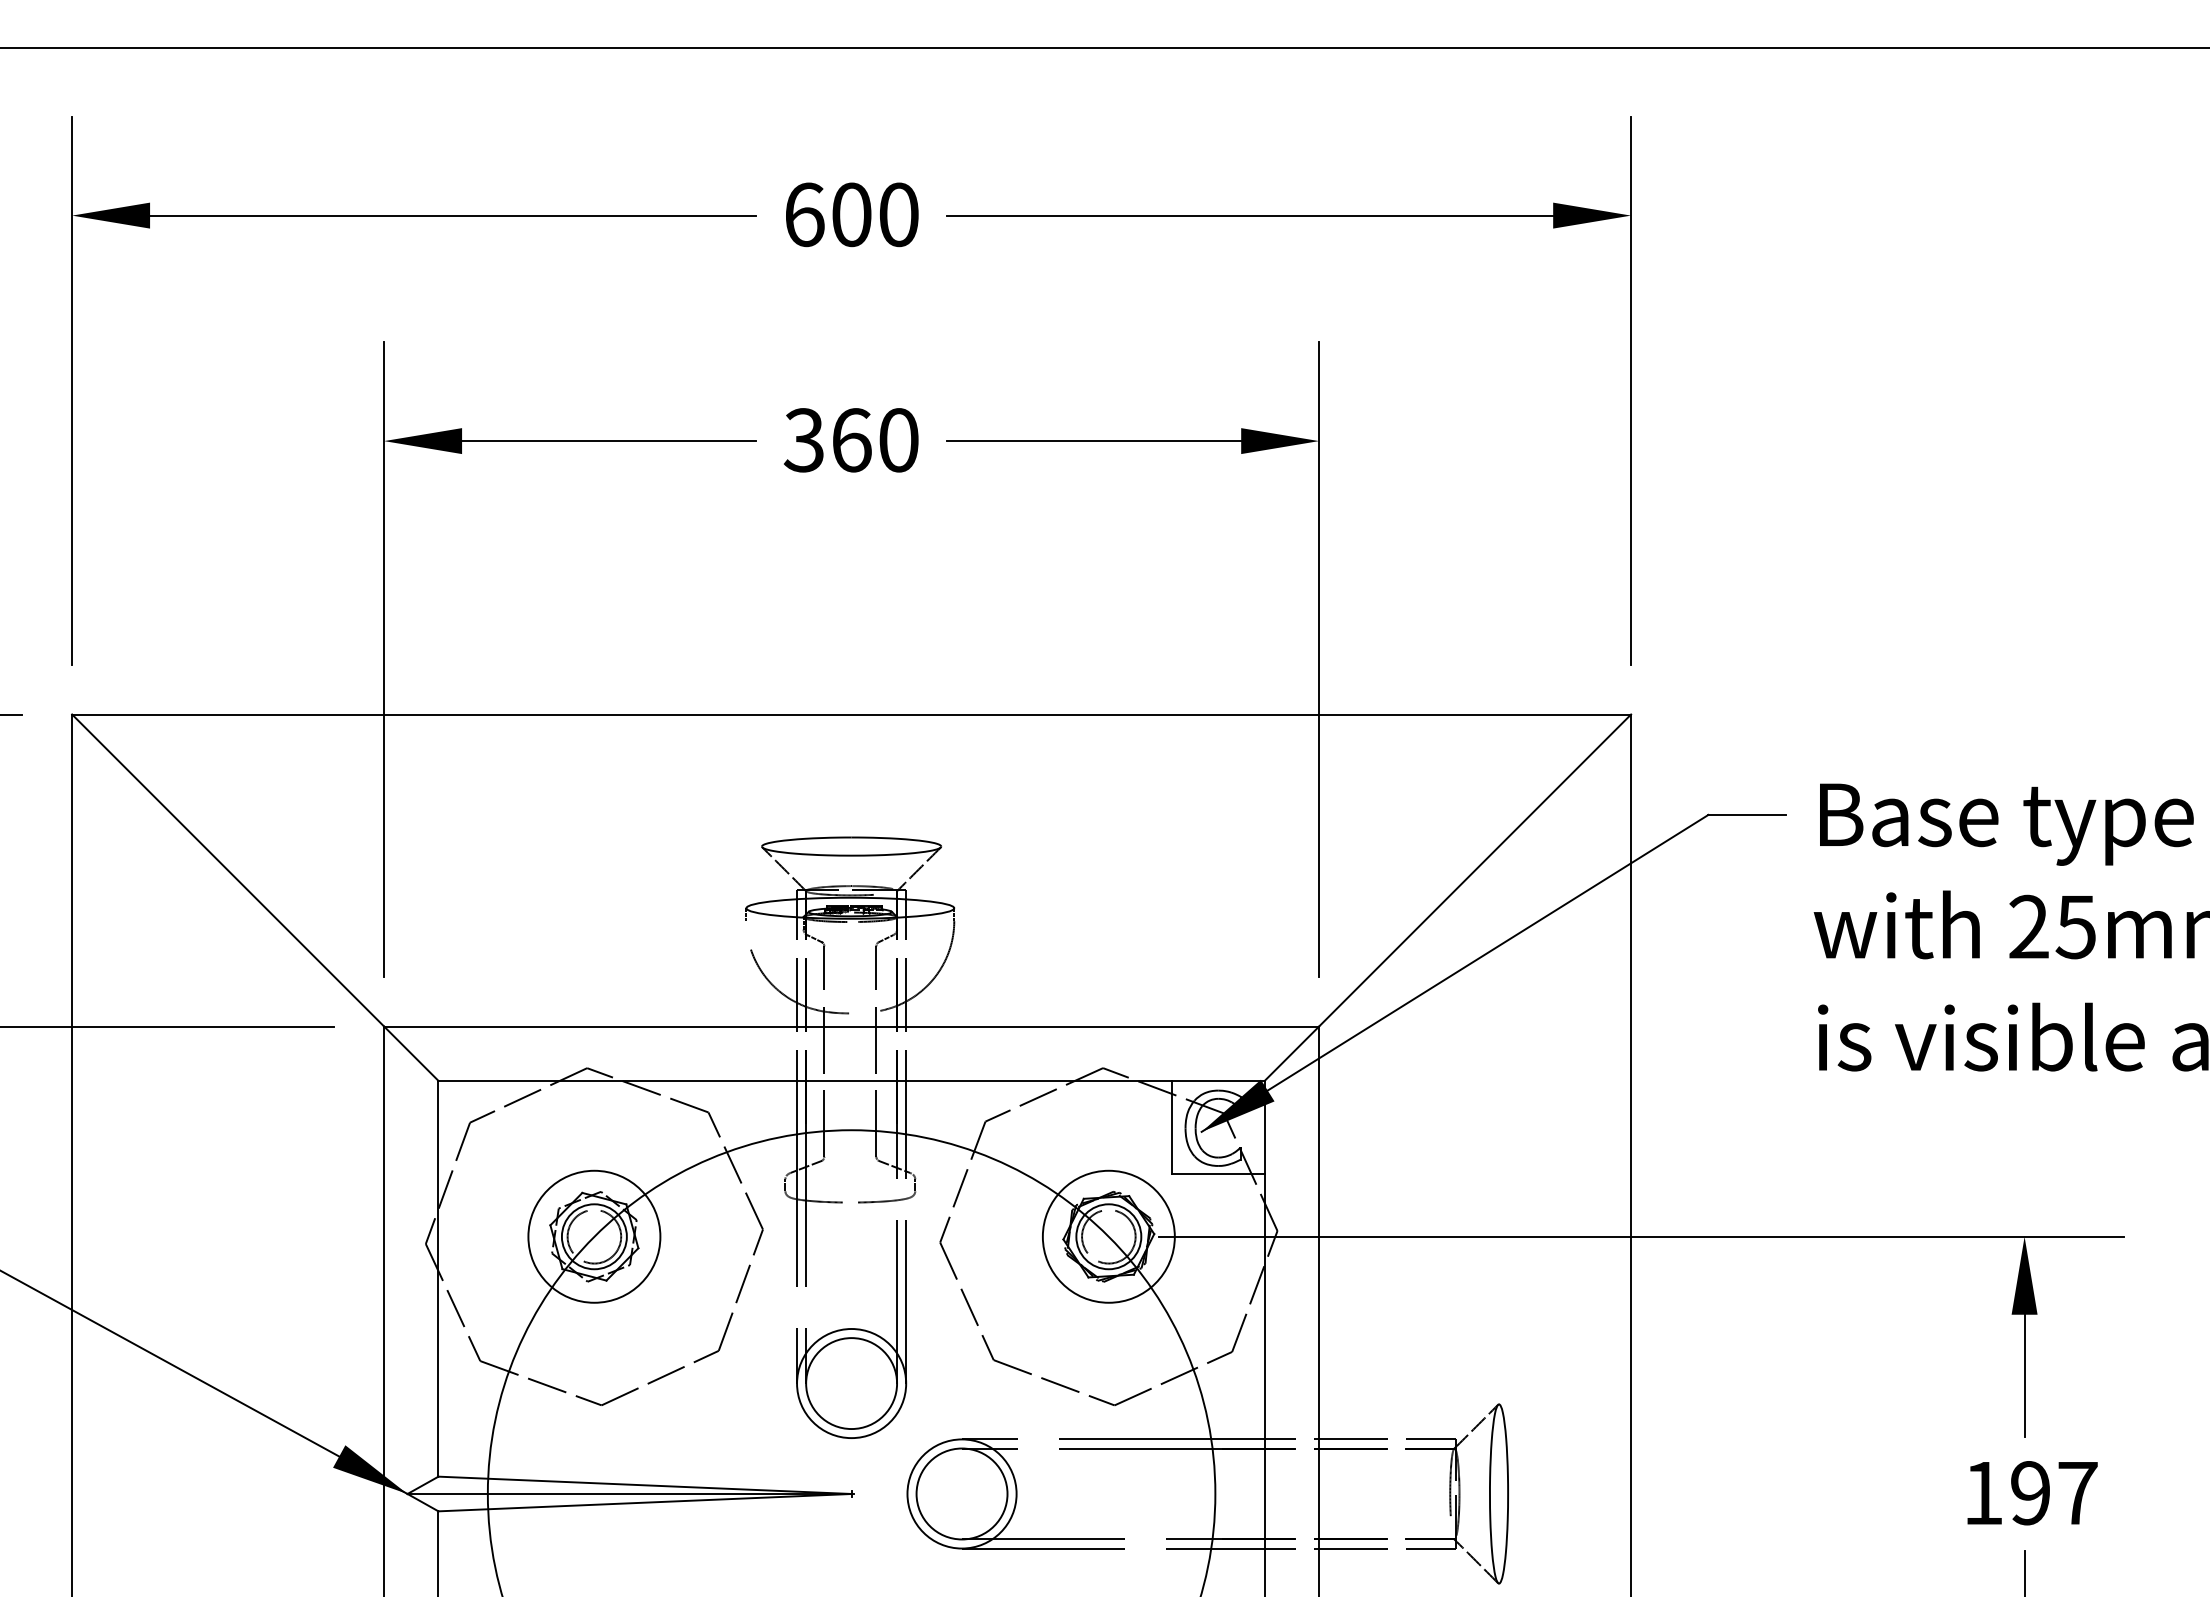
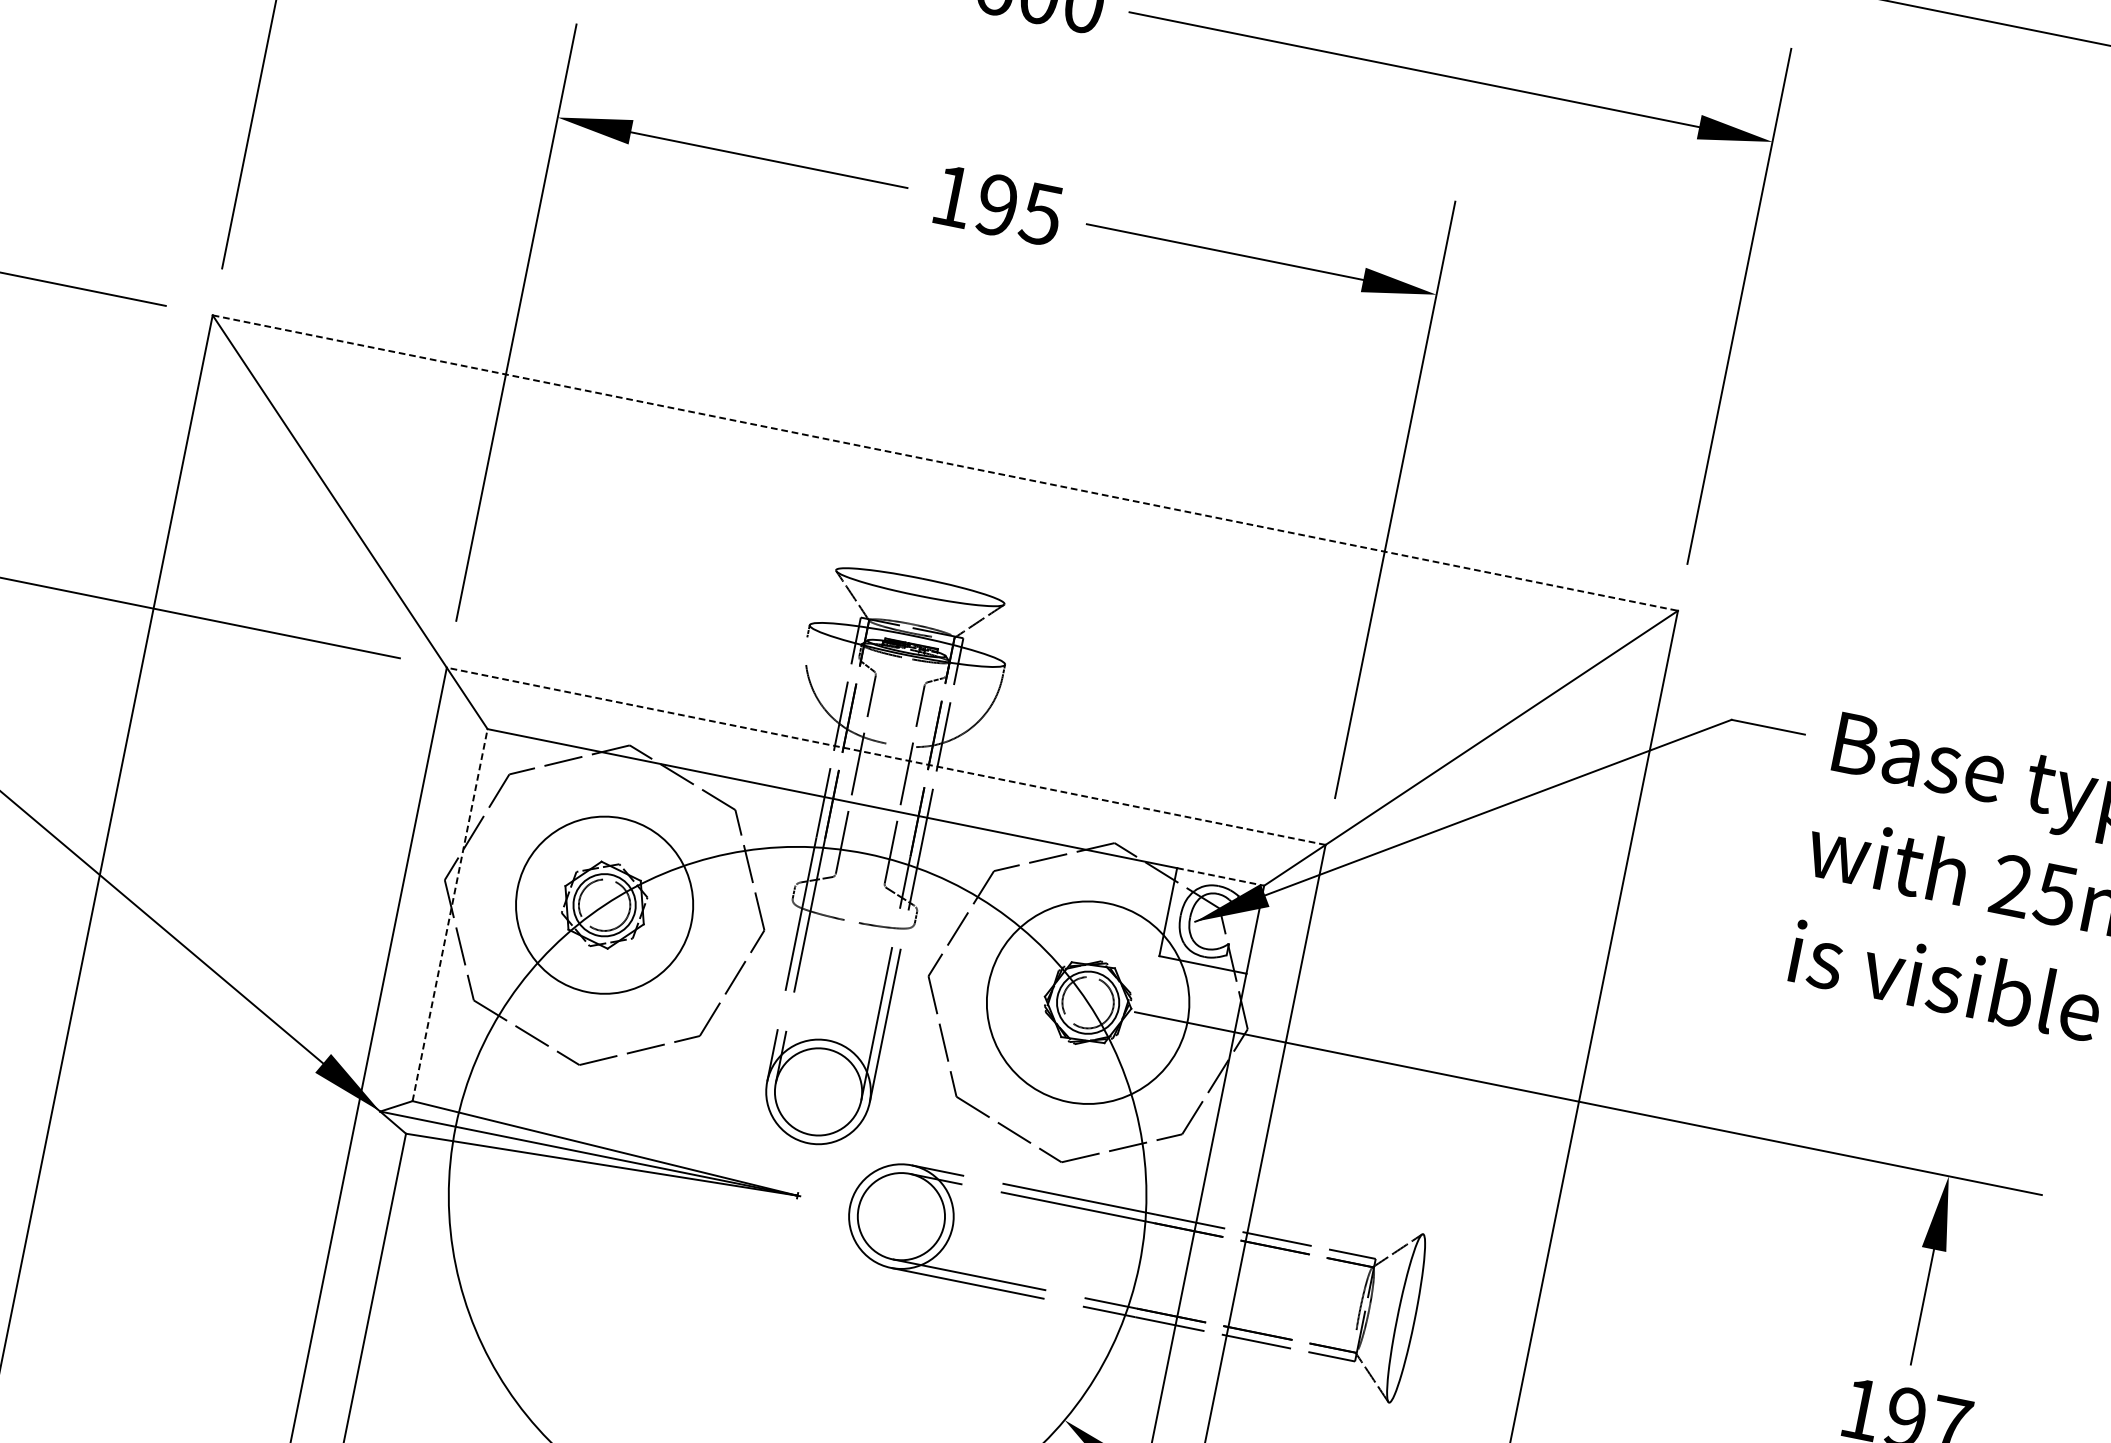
text: (850, 440) -> (996, 205), 360 -> 195
line: (852, 714) -> (946, 463), solid -> dashed
line: (851, 1026) -> (886, 756), solid -> dashed
line: (1218, 1080) -> (1220, 876), solid -> dashed
circle: (594, 1236) -> (604, 904), size x1.4
circle: (1108, 1236) -> (1087, 1002), size x1.6
line: (438, 1278) -> (450, 914), solid -> dashed

